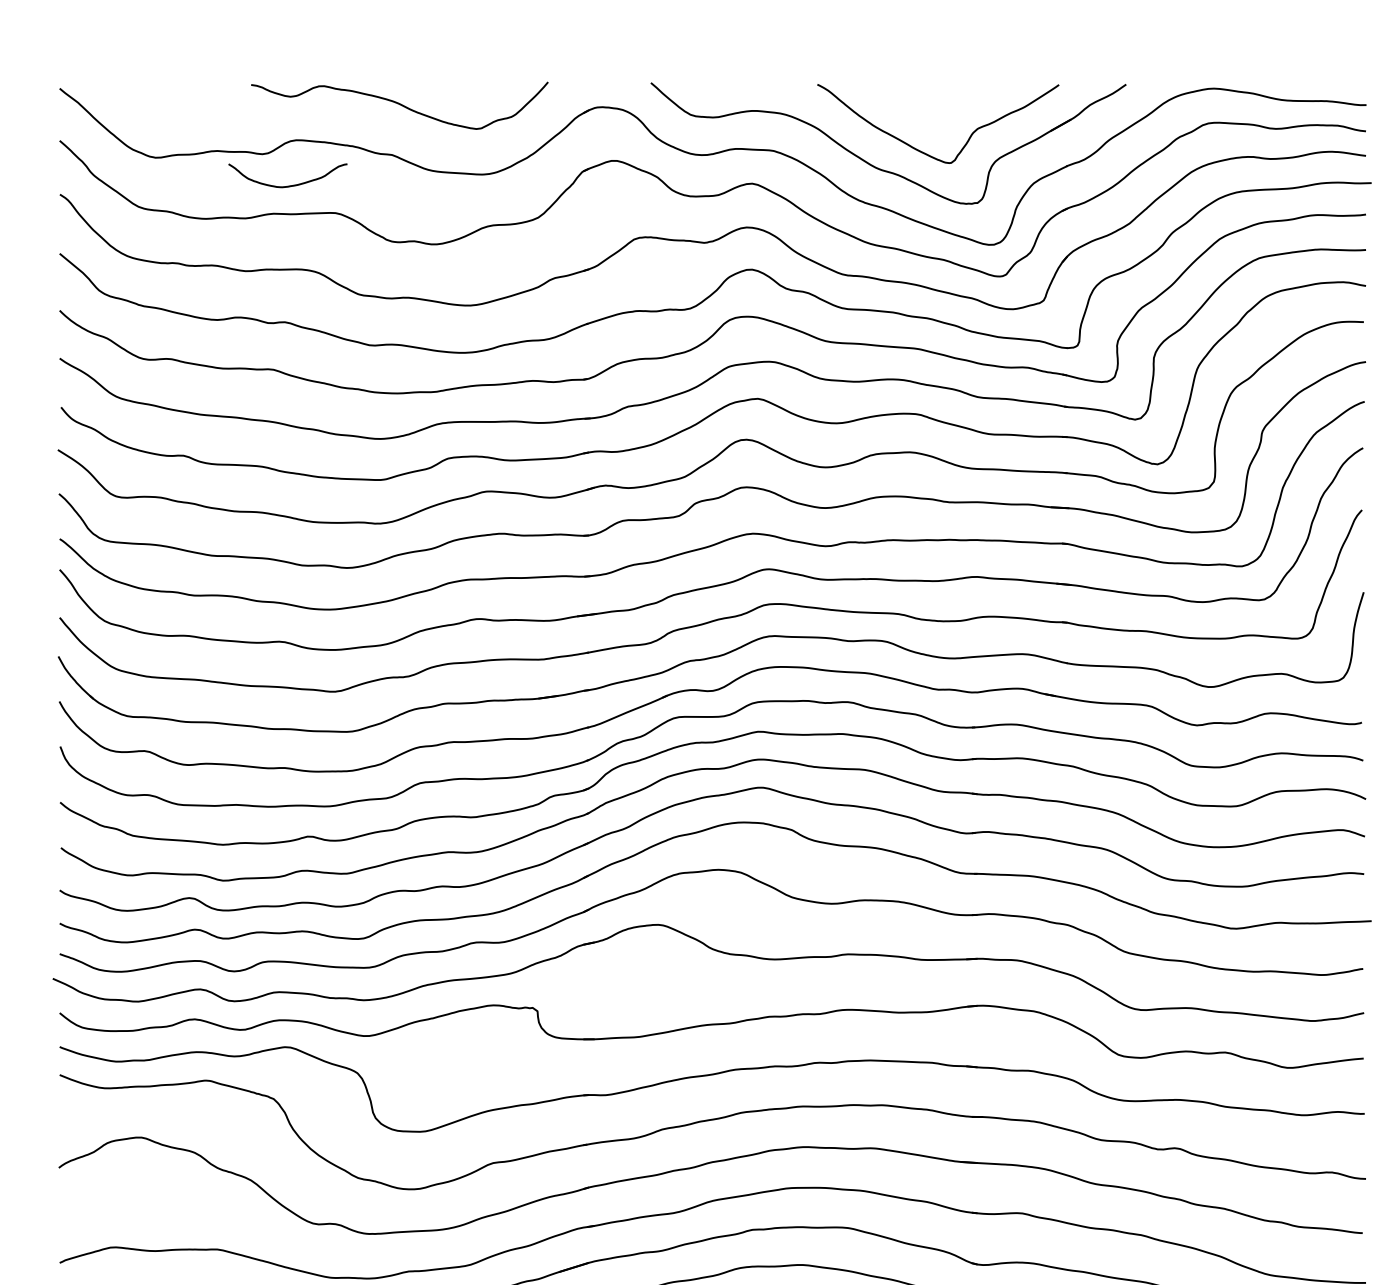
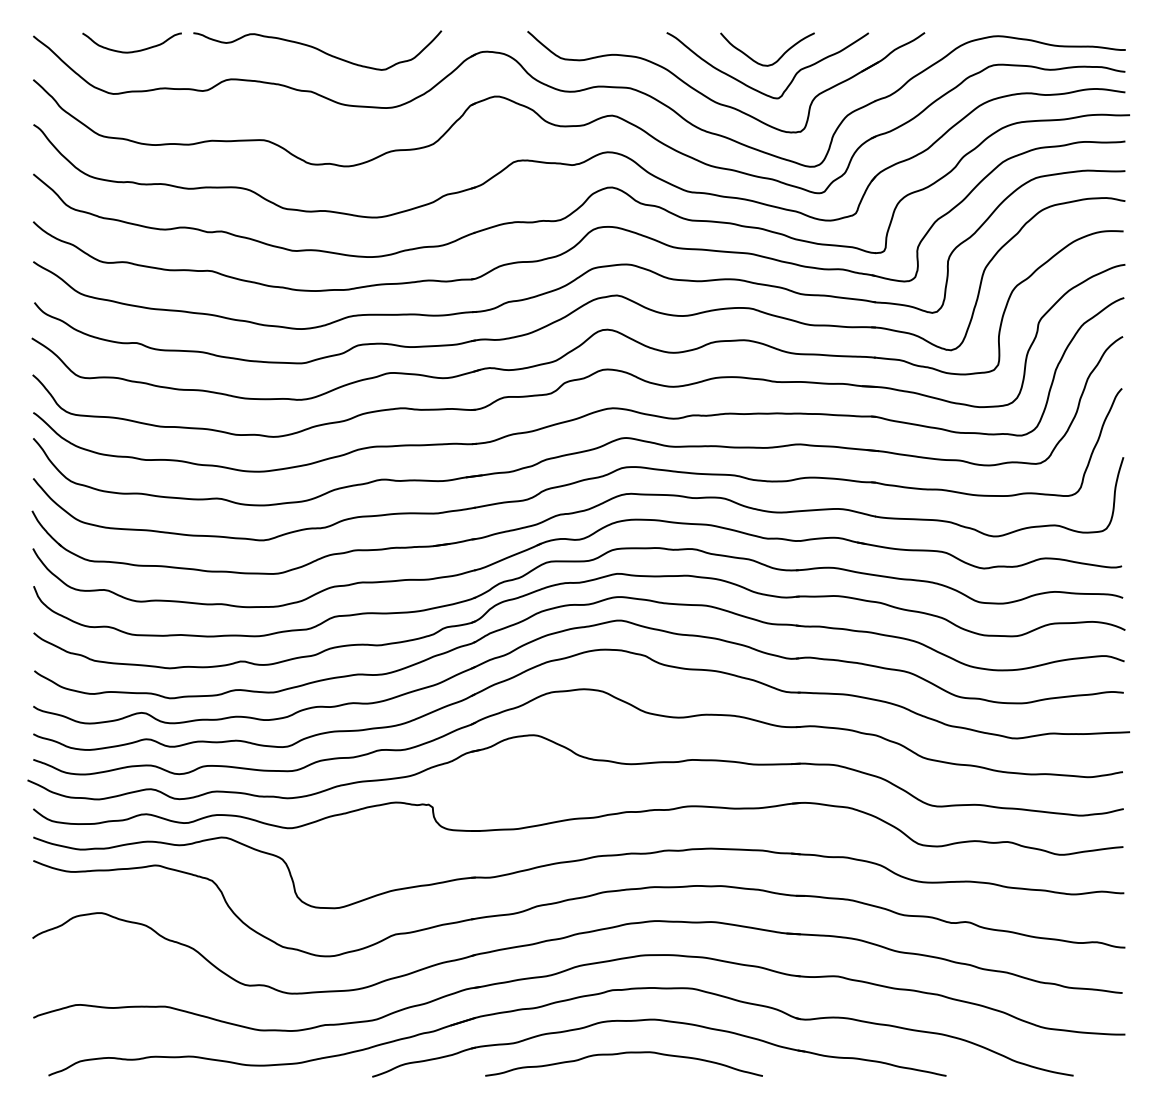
curve: (949, 116) -> (777, 59), added
curve: (290, 184) -> (134, 50), moved

